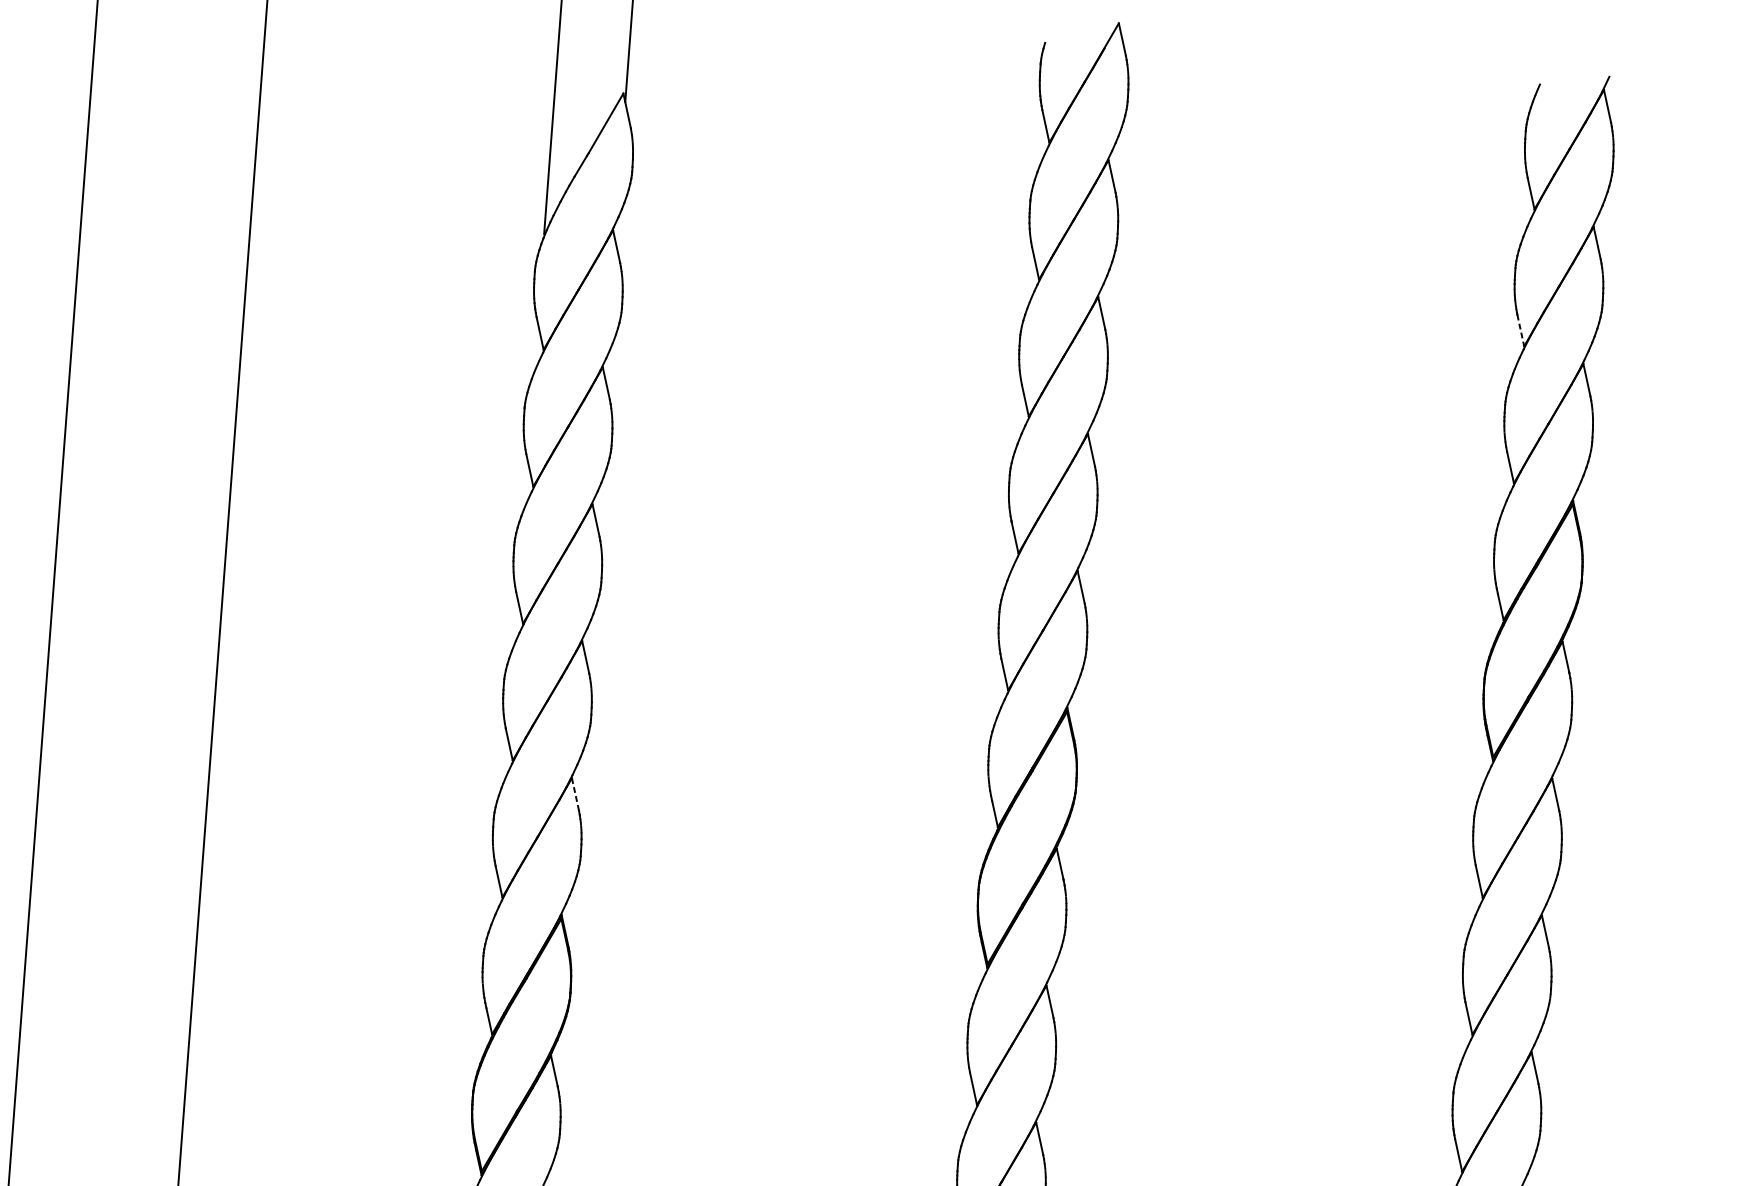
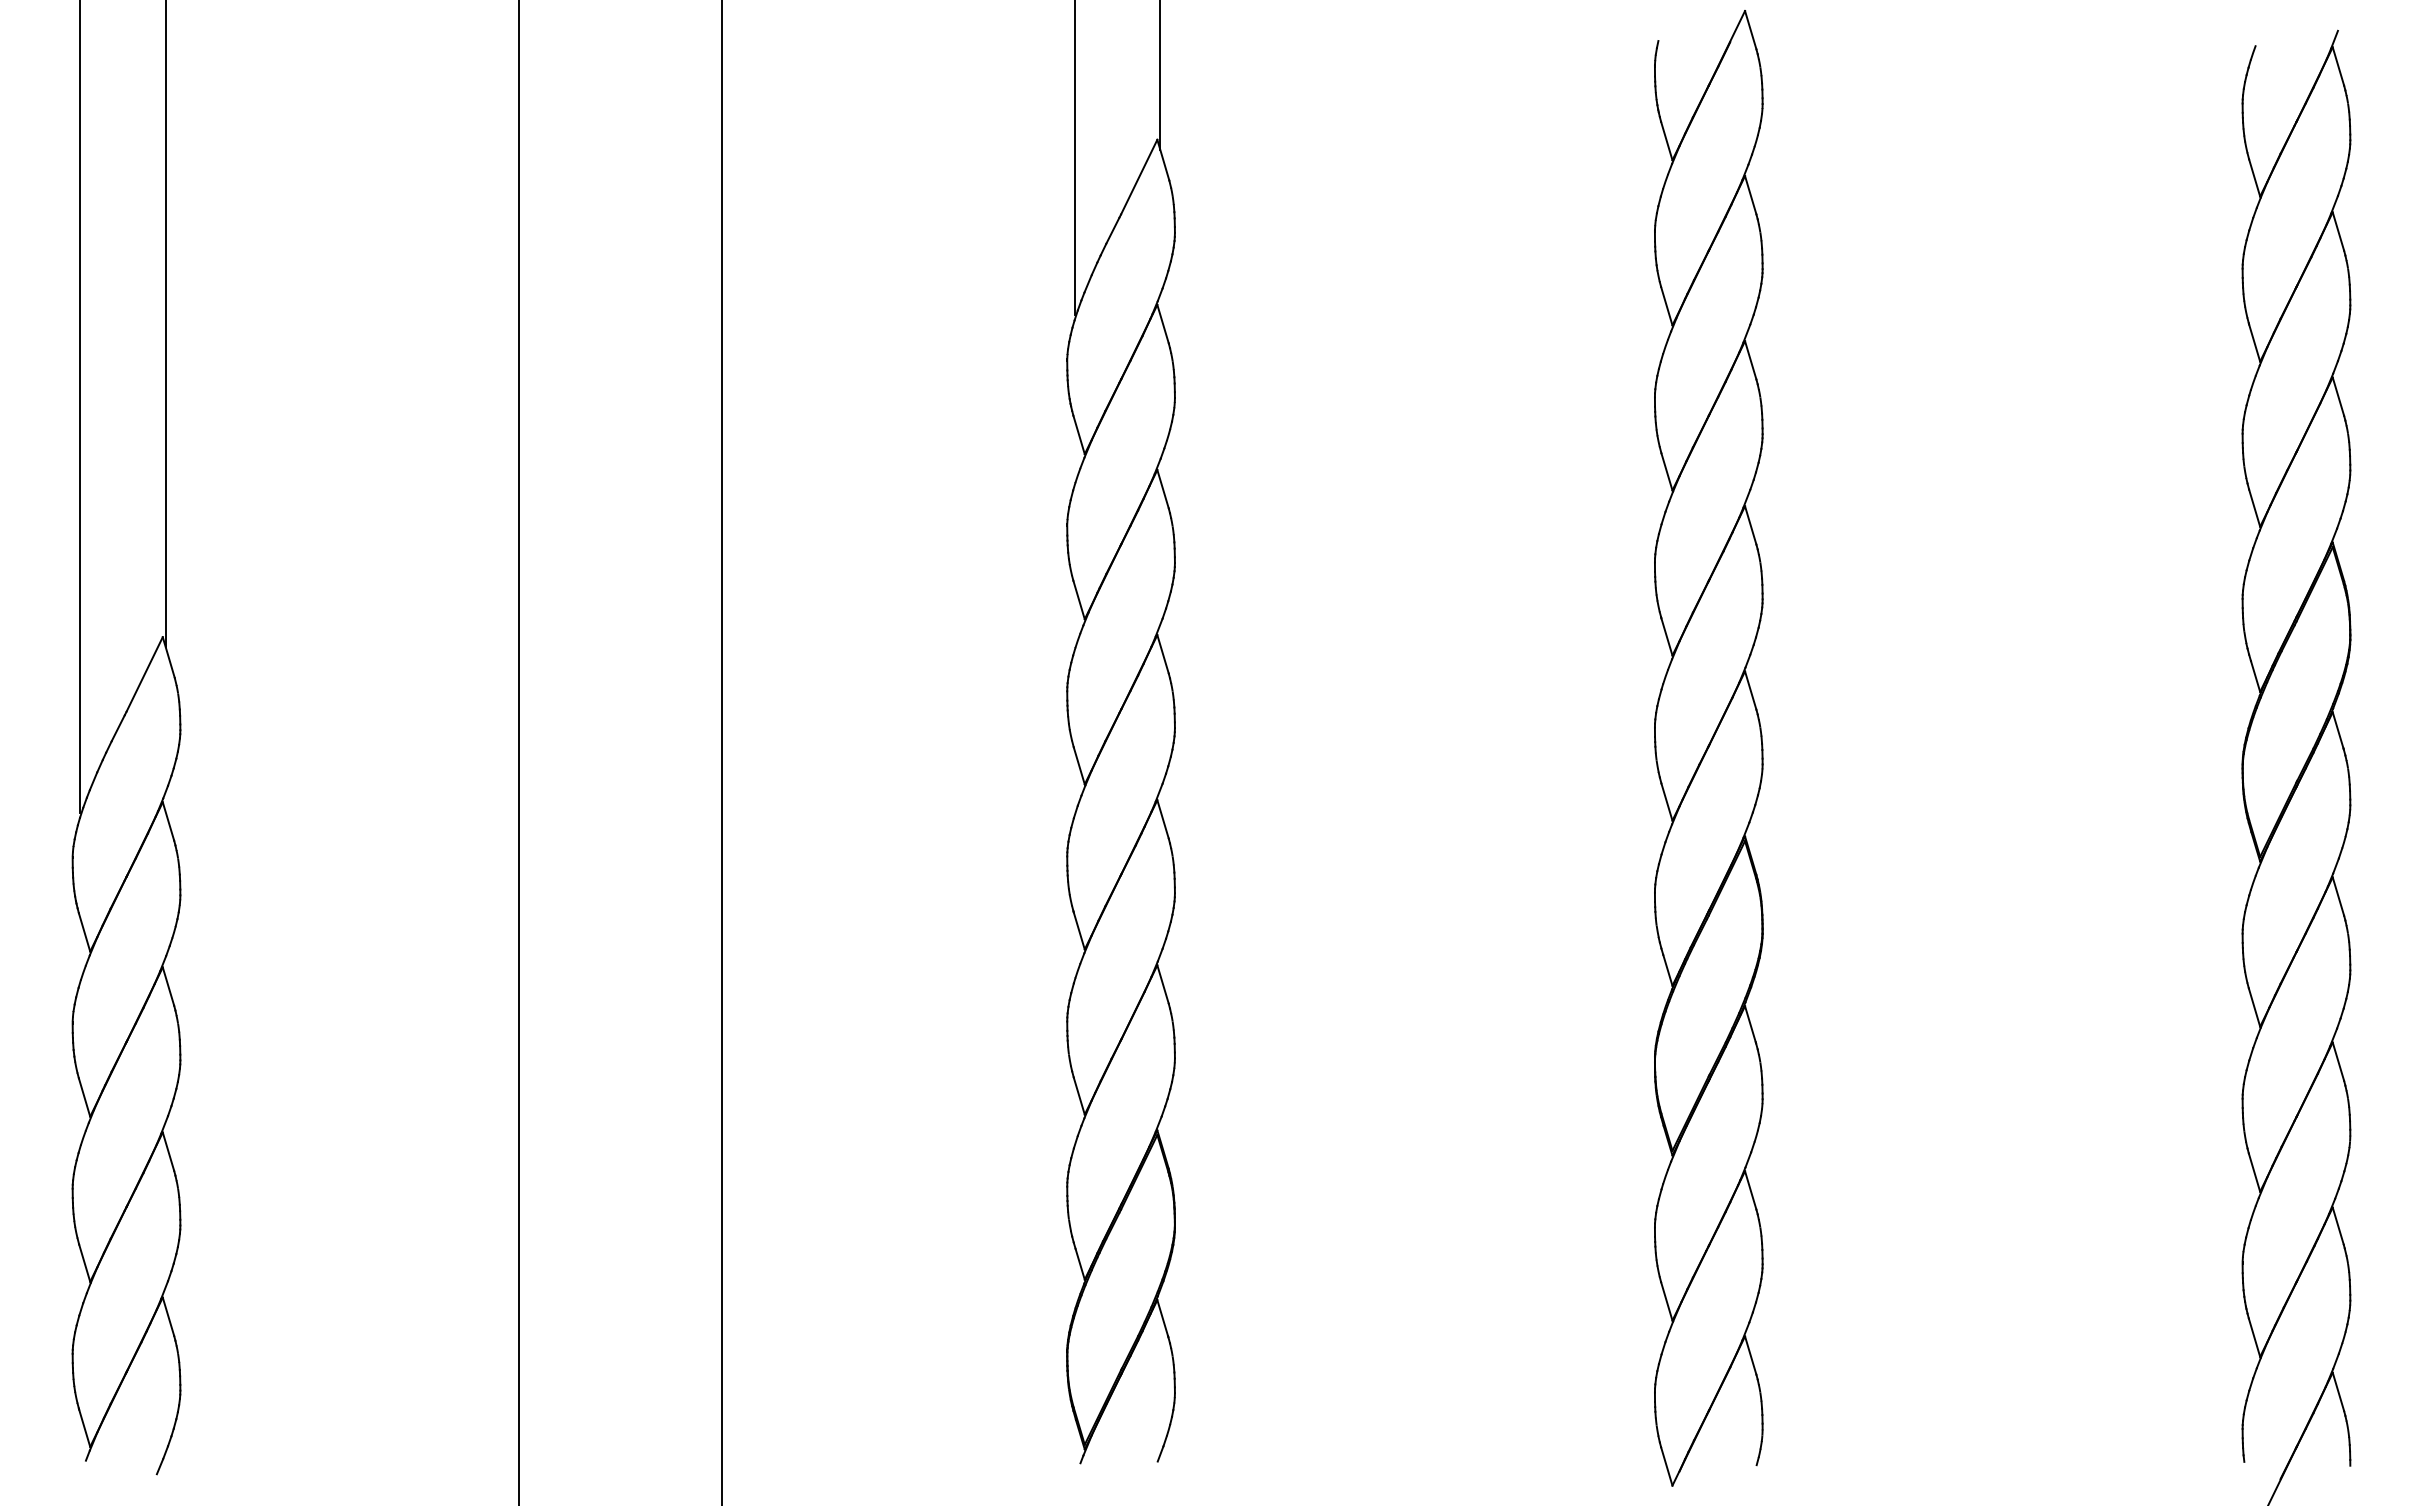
line: (1520, 330) -> (2254, 343), dashed -> solid
line: (575, 794) -> (1162, 984), dashed -> solid

